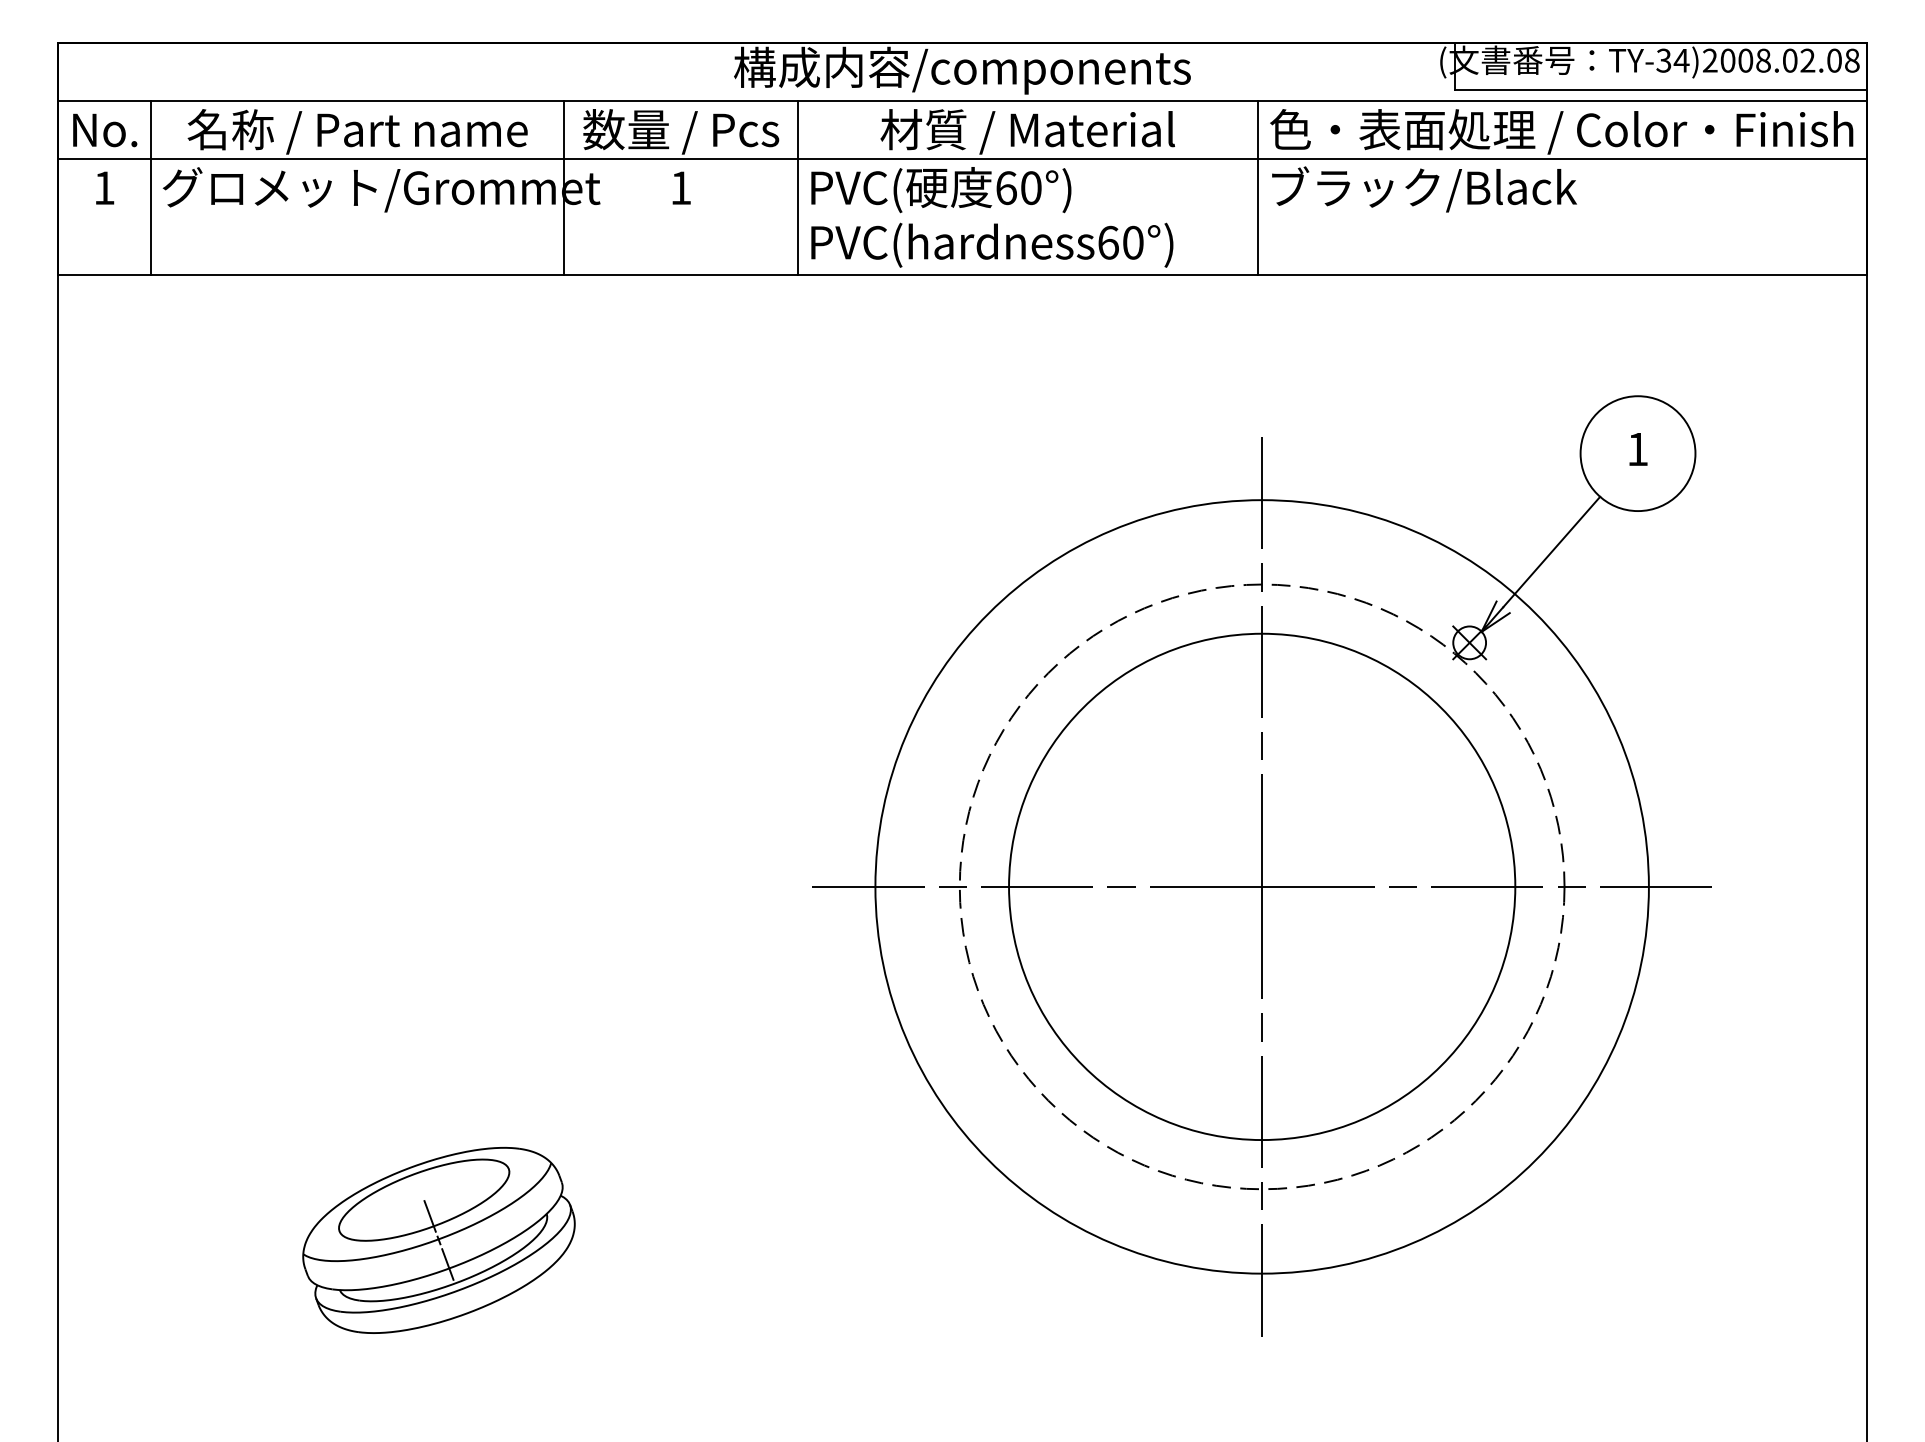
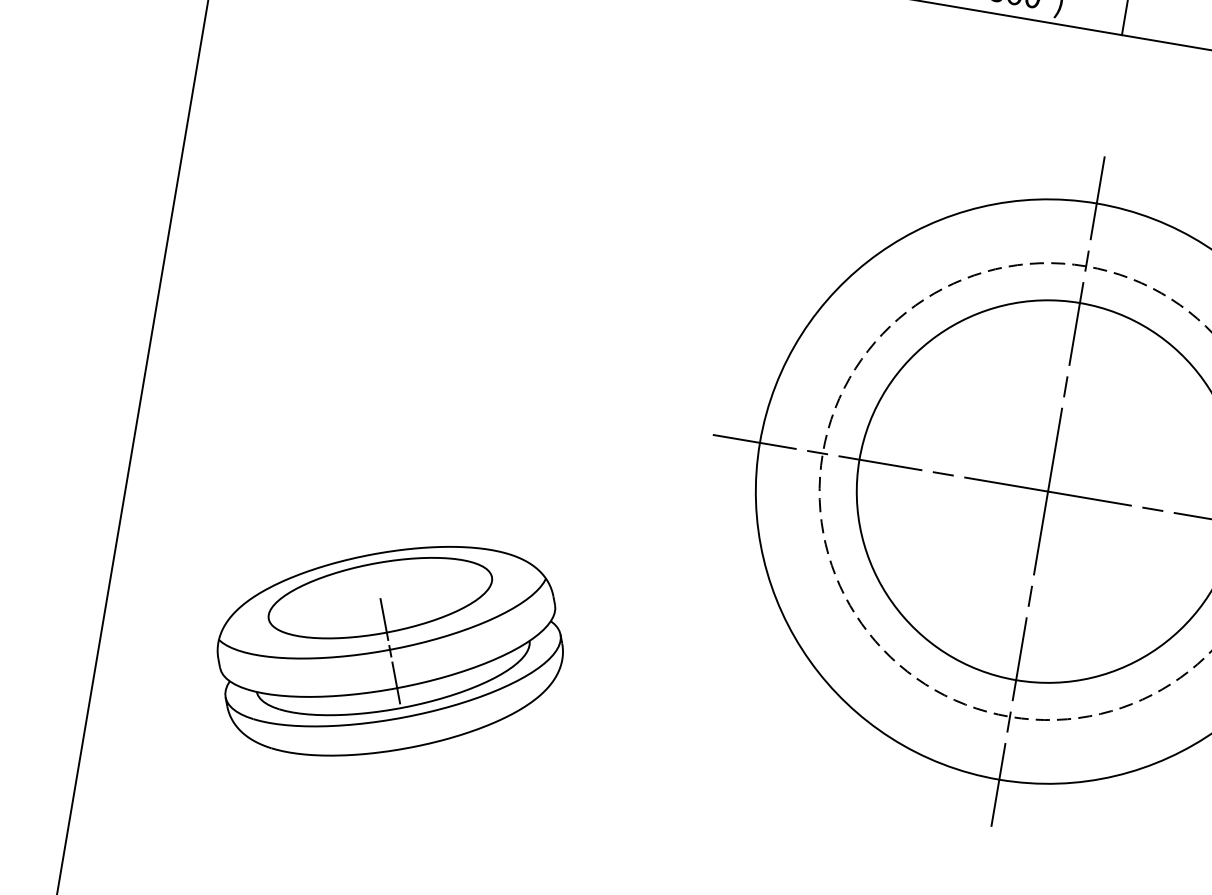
part: (438, 1240) -> (389, 651), size x1.67

